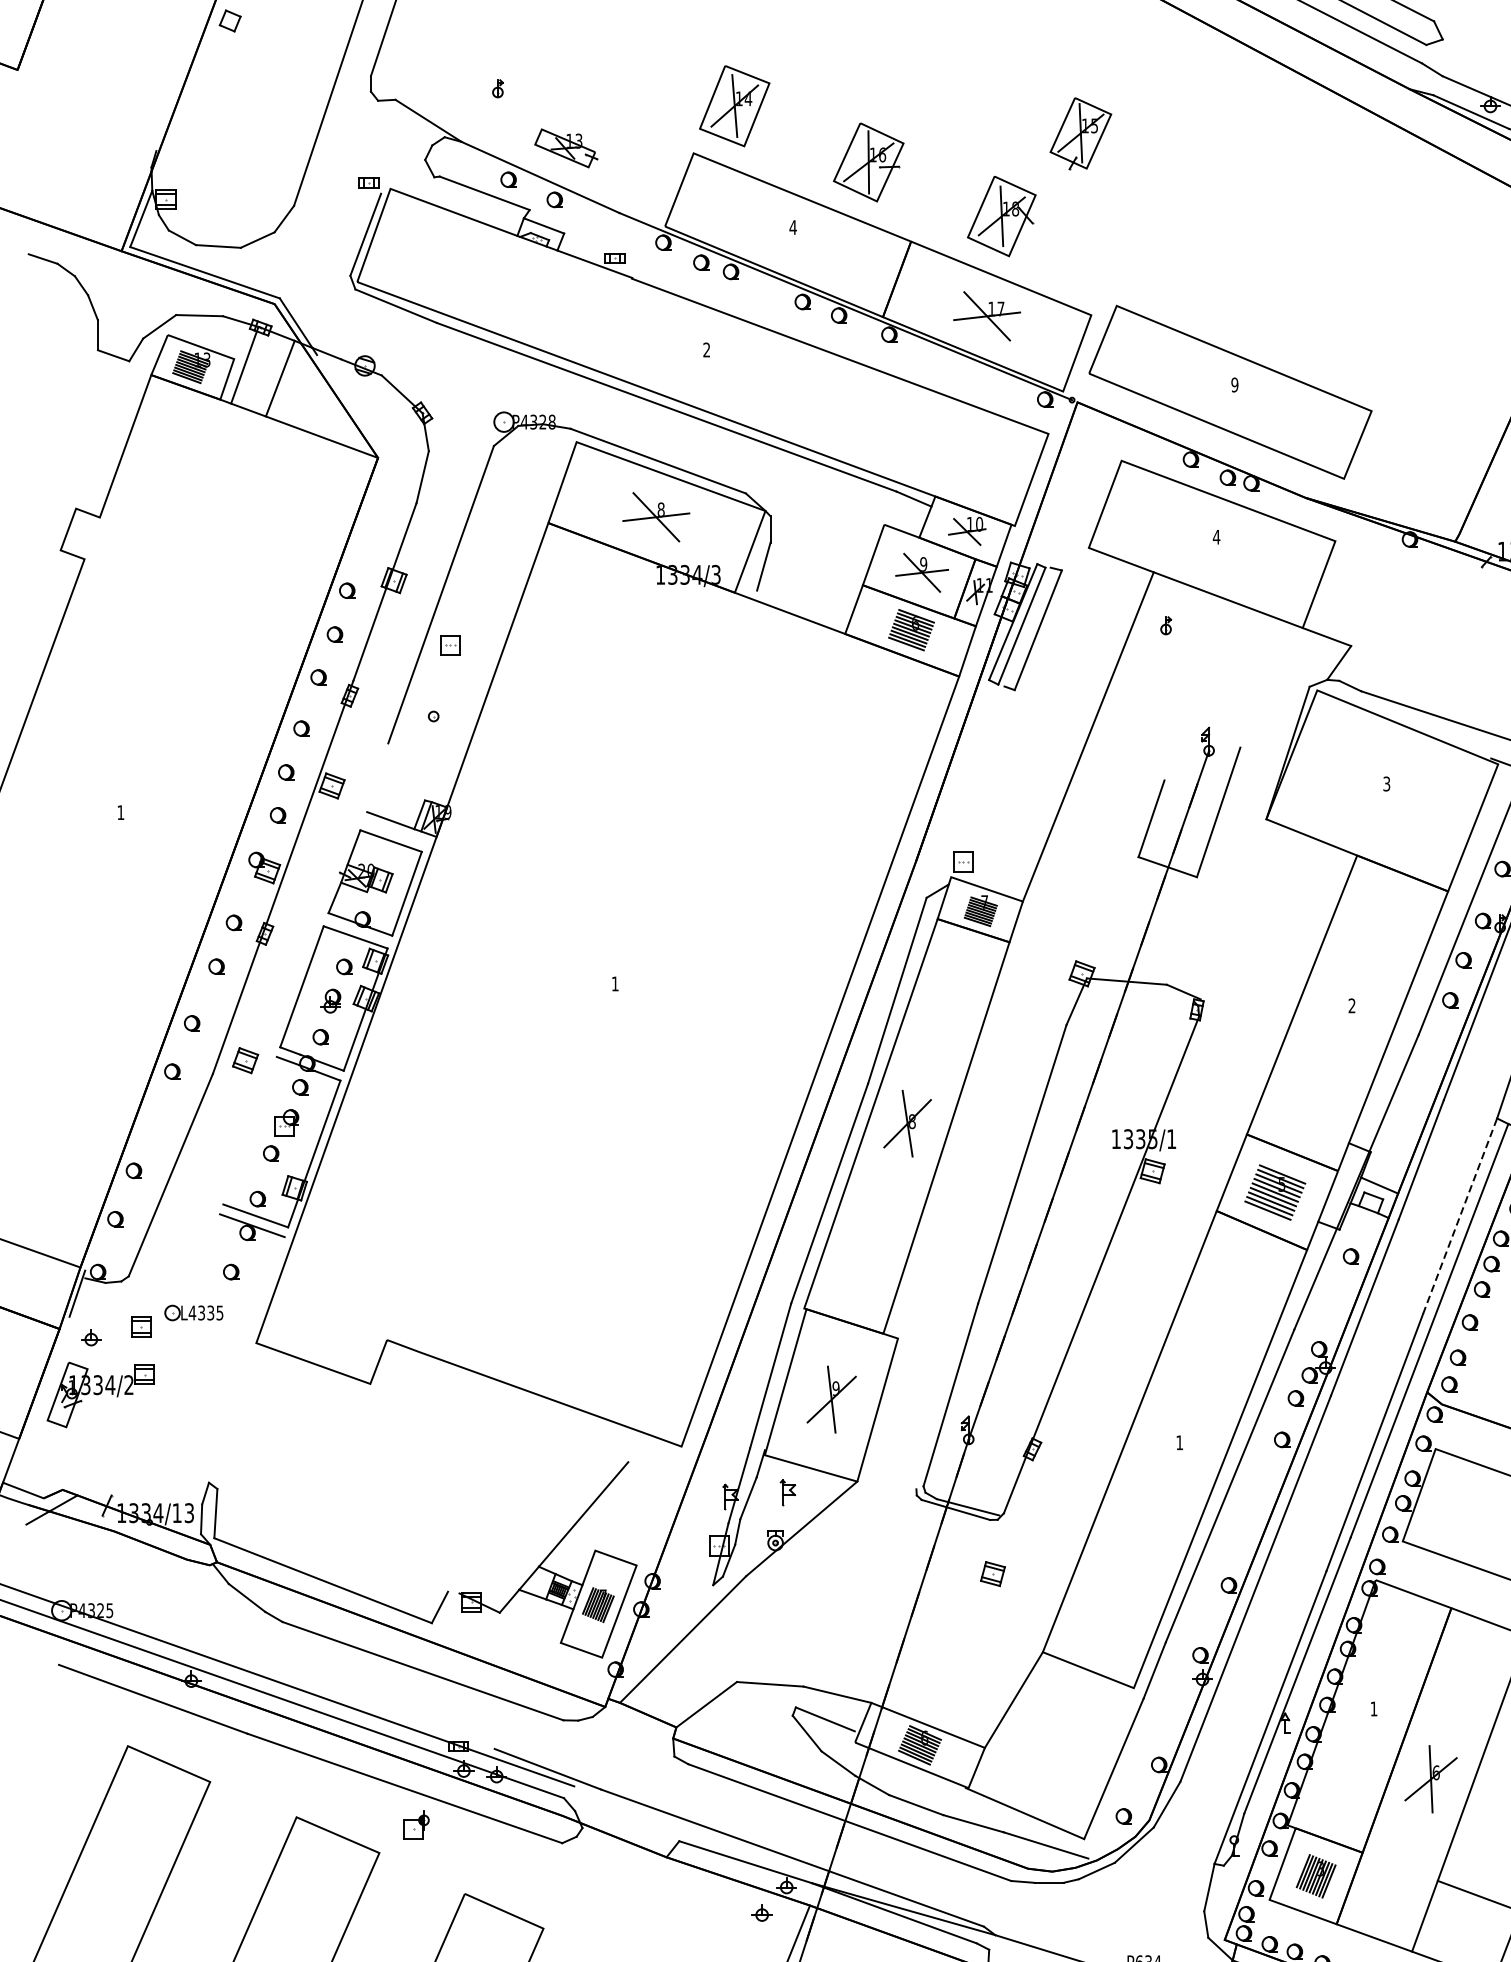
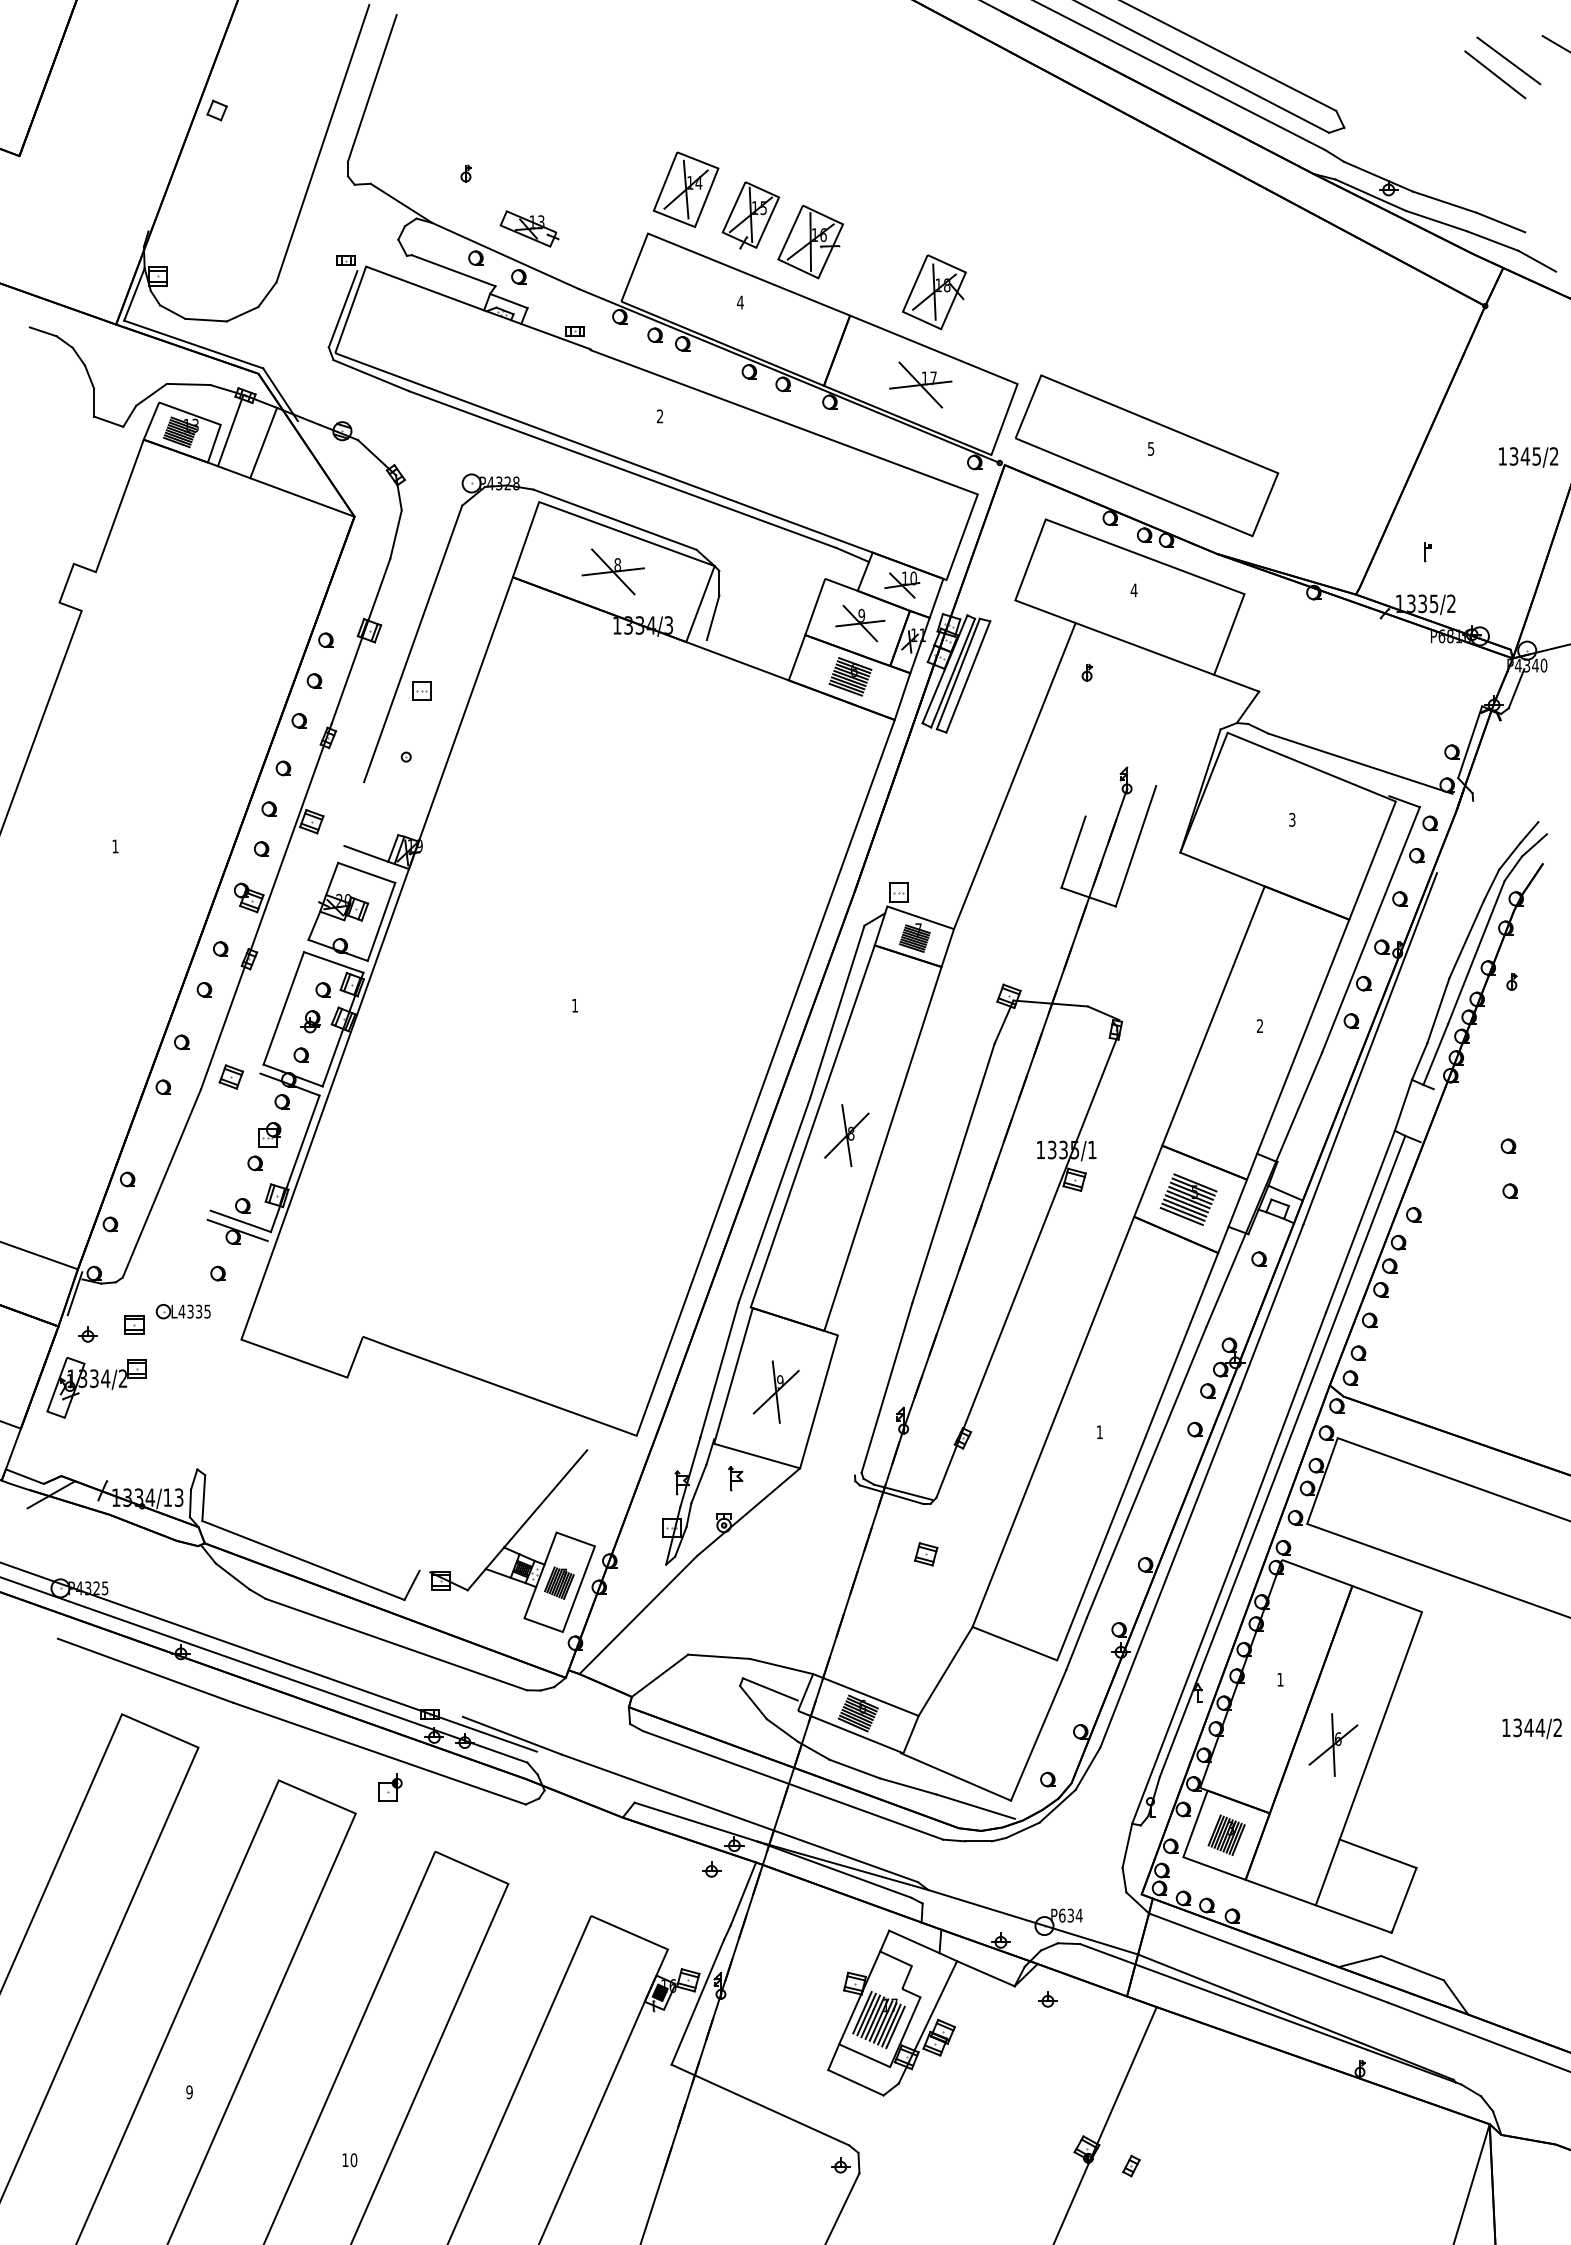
part: (1080, 133) -> (750, 215), moved
text: (1234, 384) -> (1150, 448), 9 -> 5
line: (1026, 626) -> (957, 673), added
line: (1460, 1216) -> (1360, 1221), dashed -> solid

